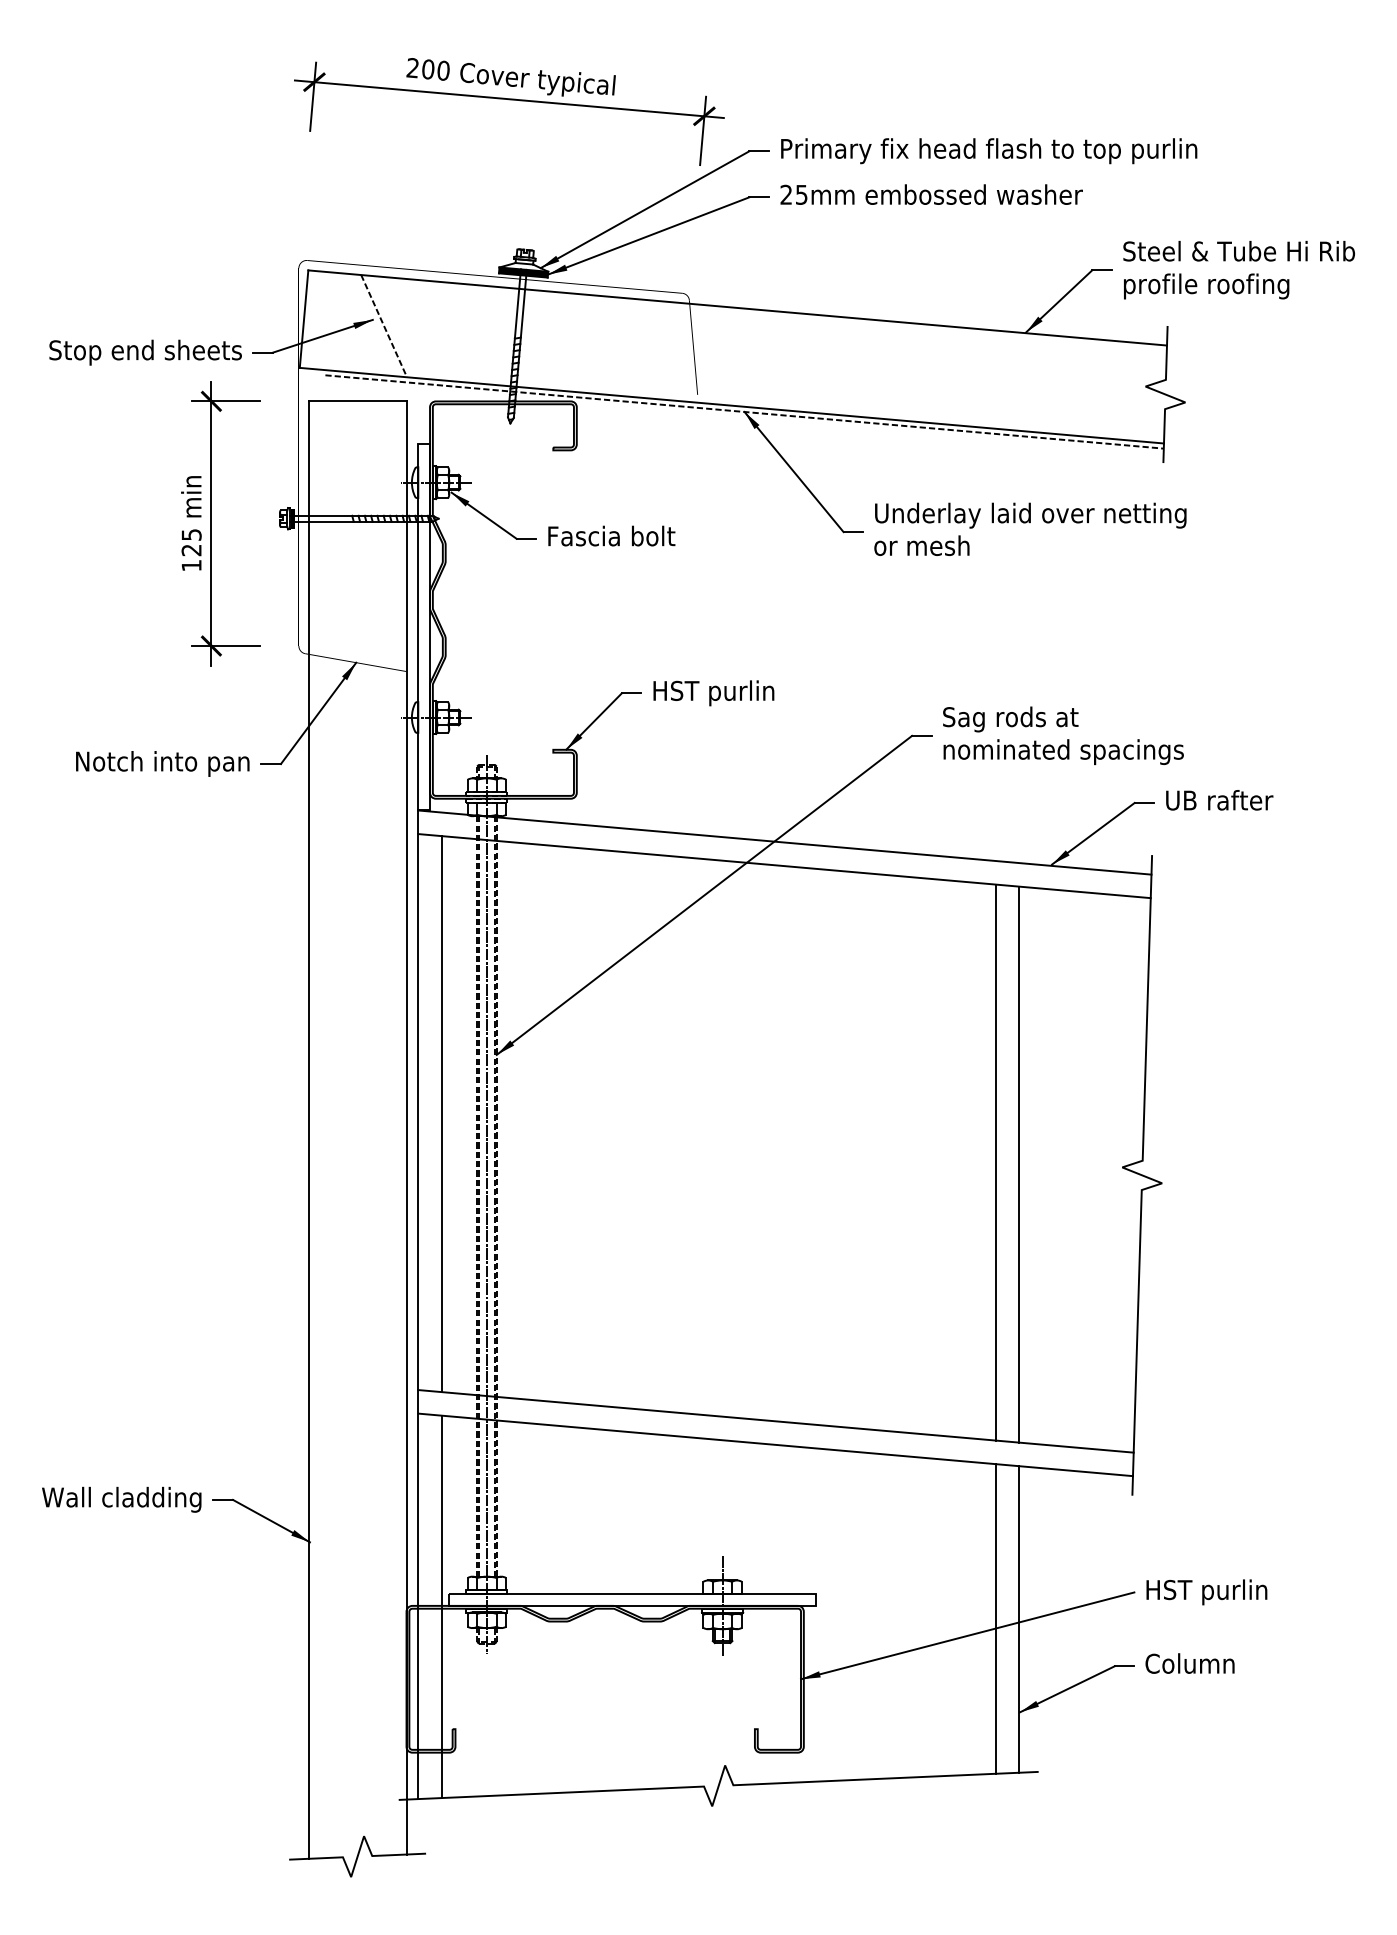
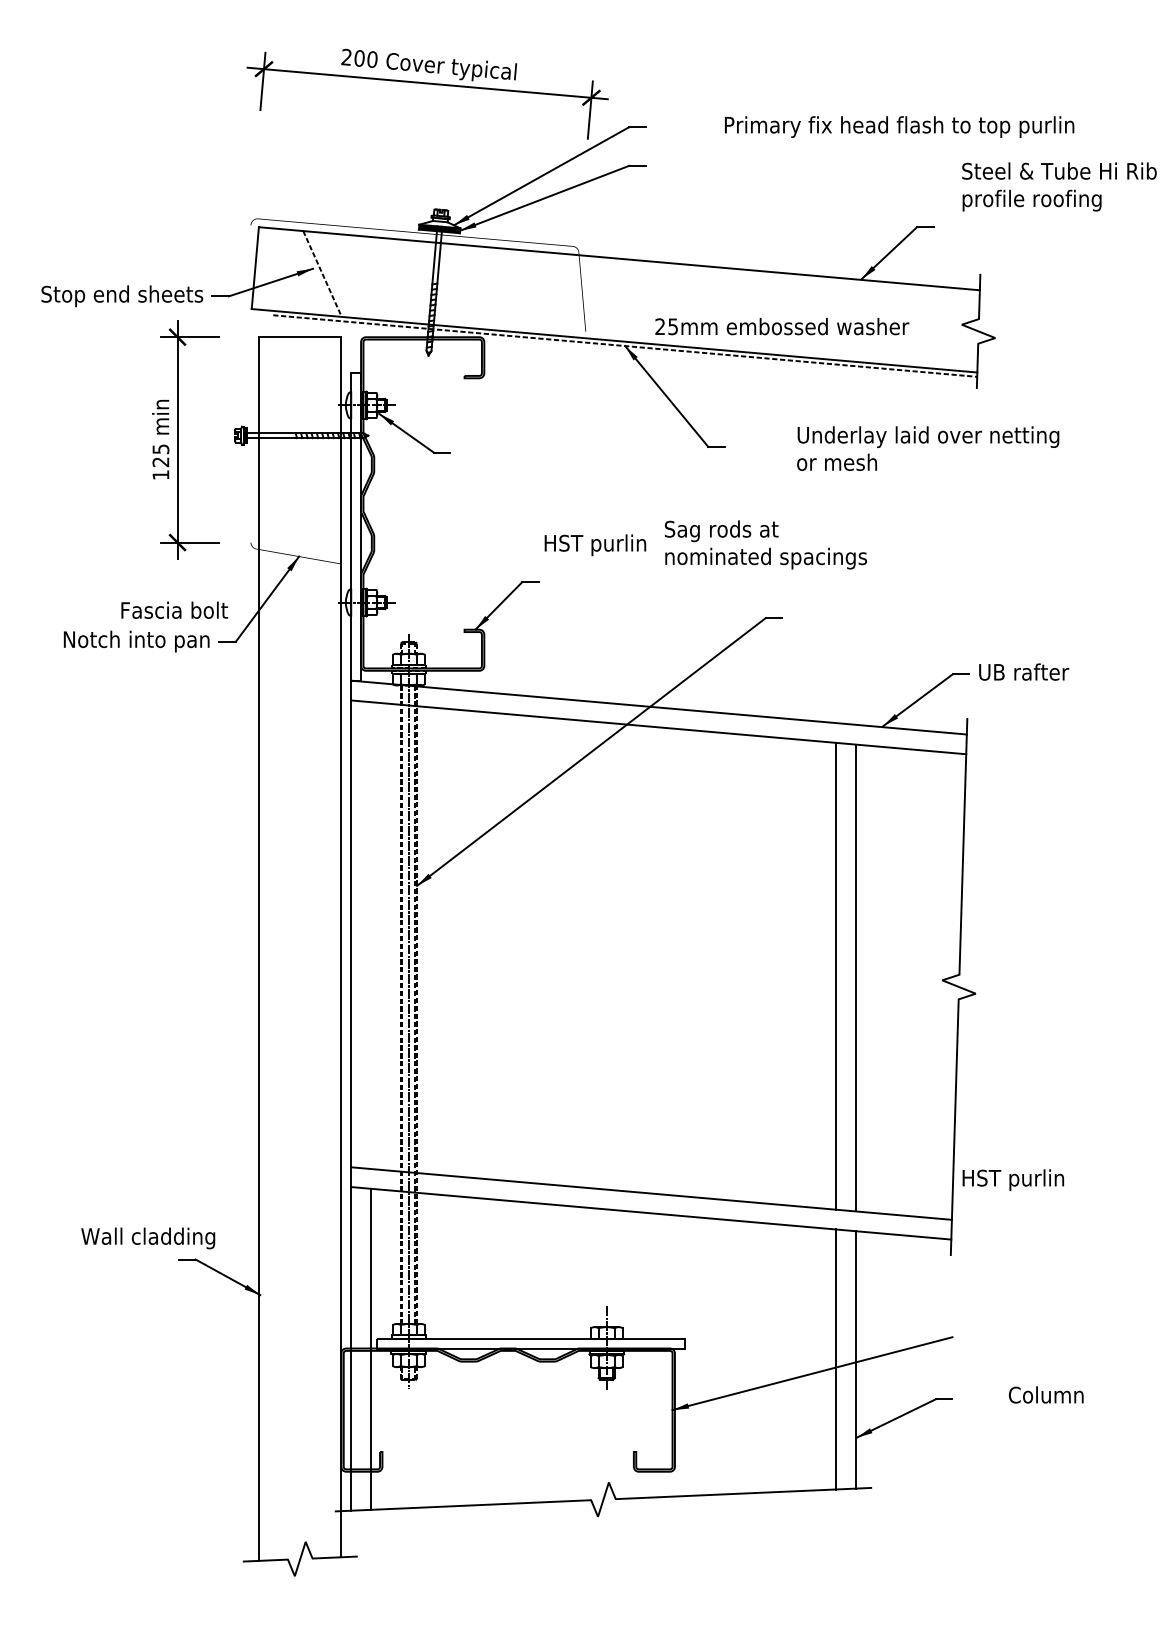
text: (989, 150) -> (899, 126), moved
text: (931, 194) -> (782, 326), moved
text: (1239, 269) -> (1059, 186), moved
text: (1030, 529) -> (928, 448), moved
text: (611, 535) -> (174, 609), moved
text: (713, 693) -> (595, 545), moved
text: (1062, 735) -> (765, 544), moved
line: (441, 1113) -> (370, 935), removed
text: (122, 1499) -> (148, 1238), moved
text: (1205, 1591) -> (1012, 1179), moved
text: (1189, 1663) -> (1045, 1394), moved

